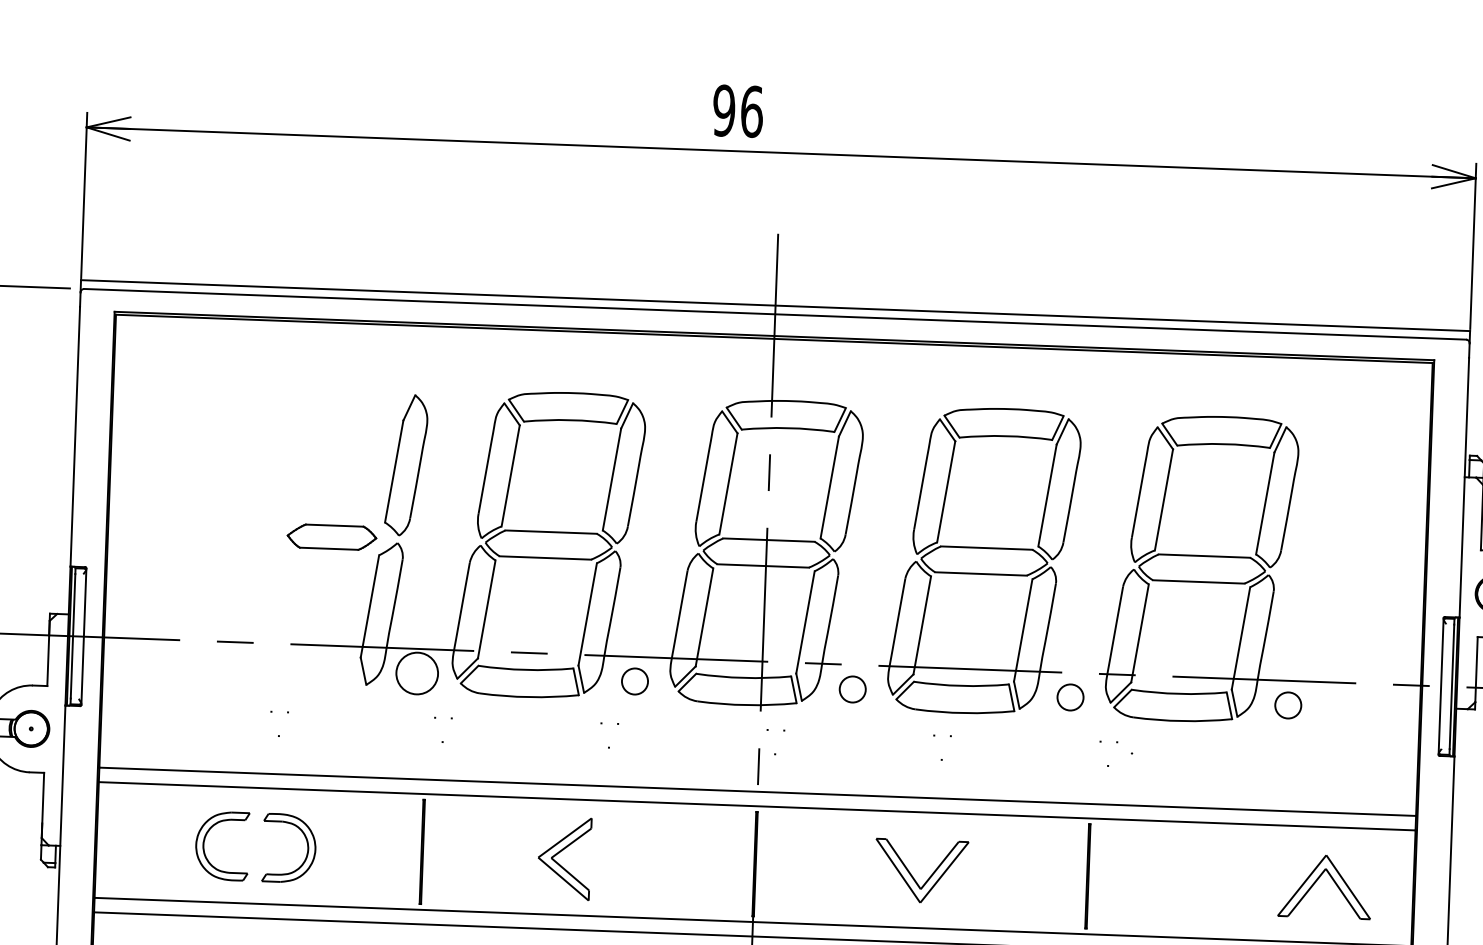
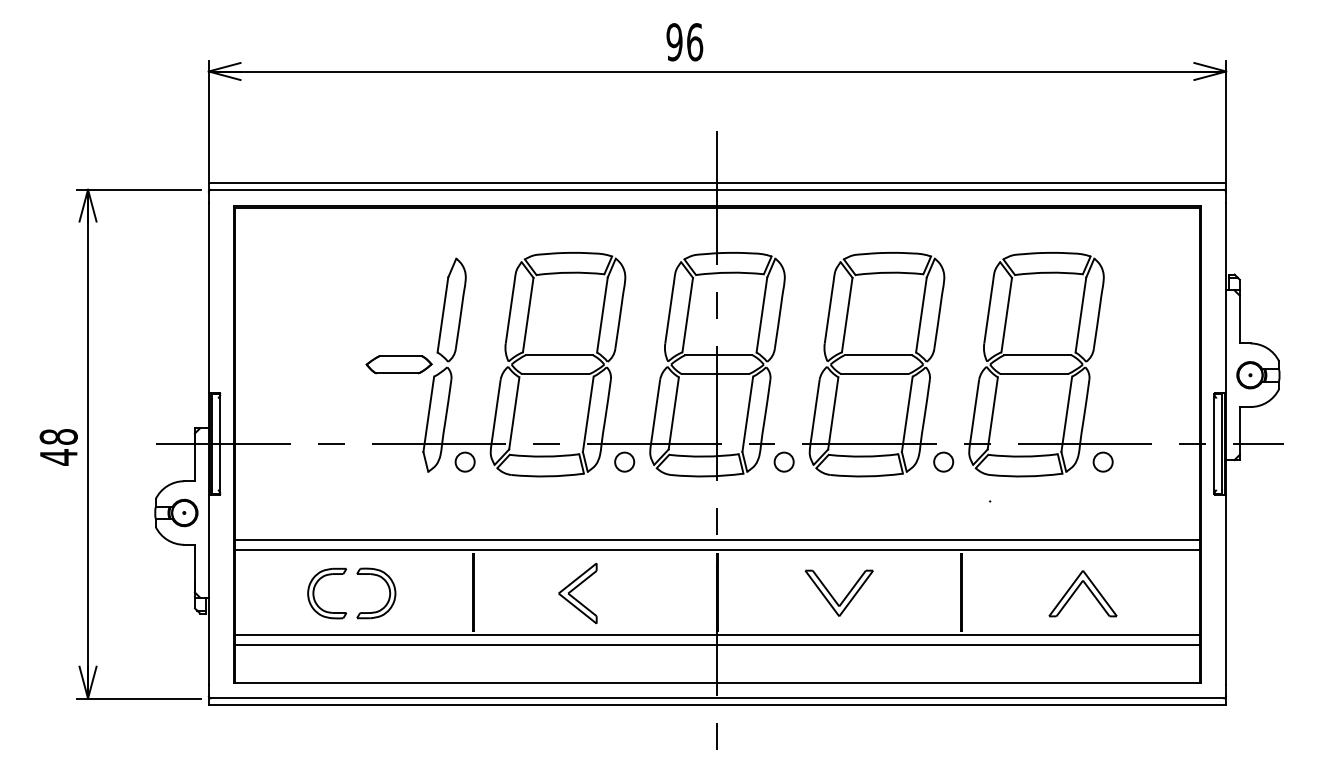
circle: (416, 672) -> (464, 461), size x0.62
part: (1316, 883) -> (1076, 591), moved

